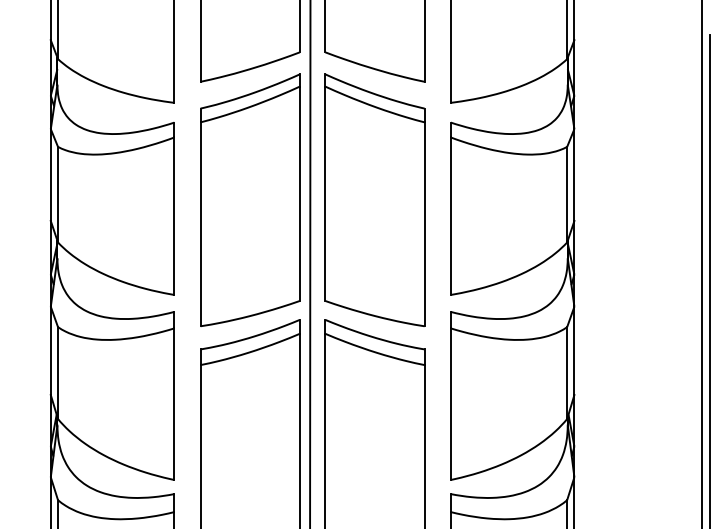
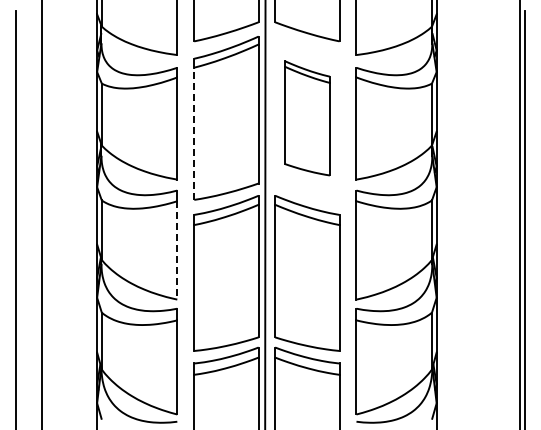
part: (375, 200) -> (307, 118), size x0.7
line: (200, 223) -> (194, 133), solid -> dashed
line: (174, 404) -> (177, 250), solid -> dashed

